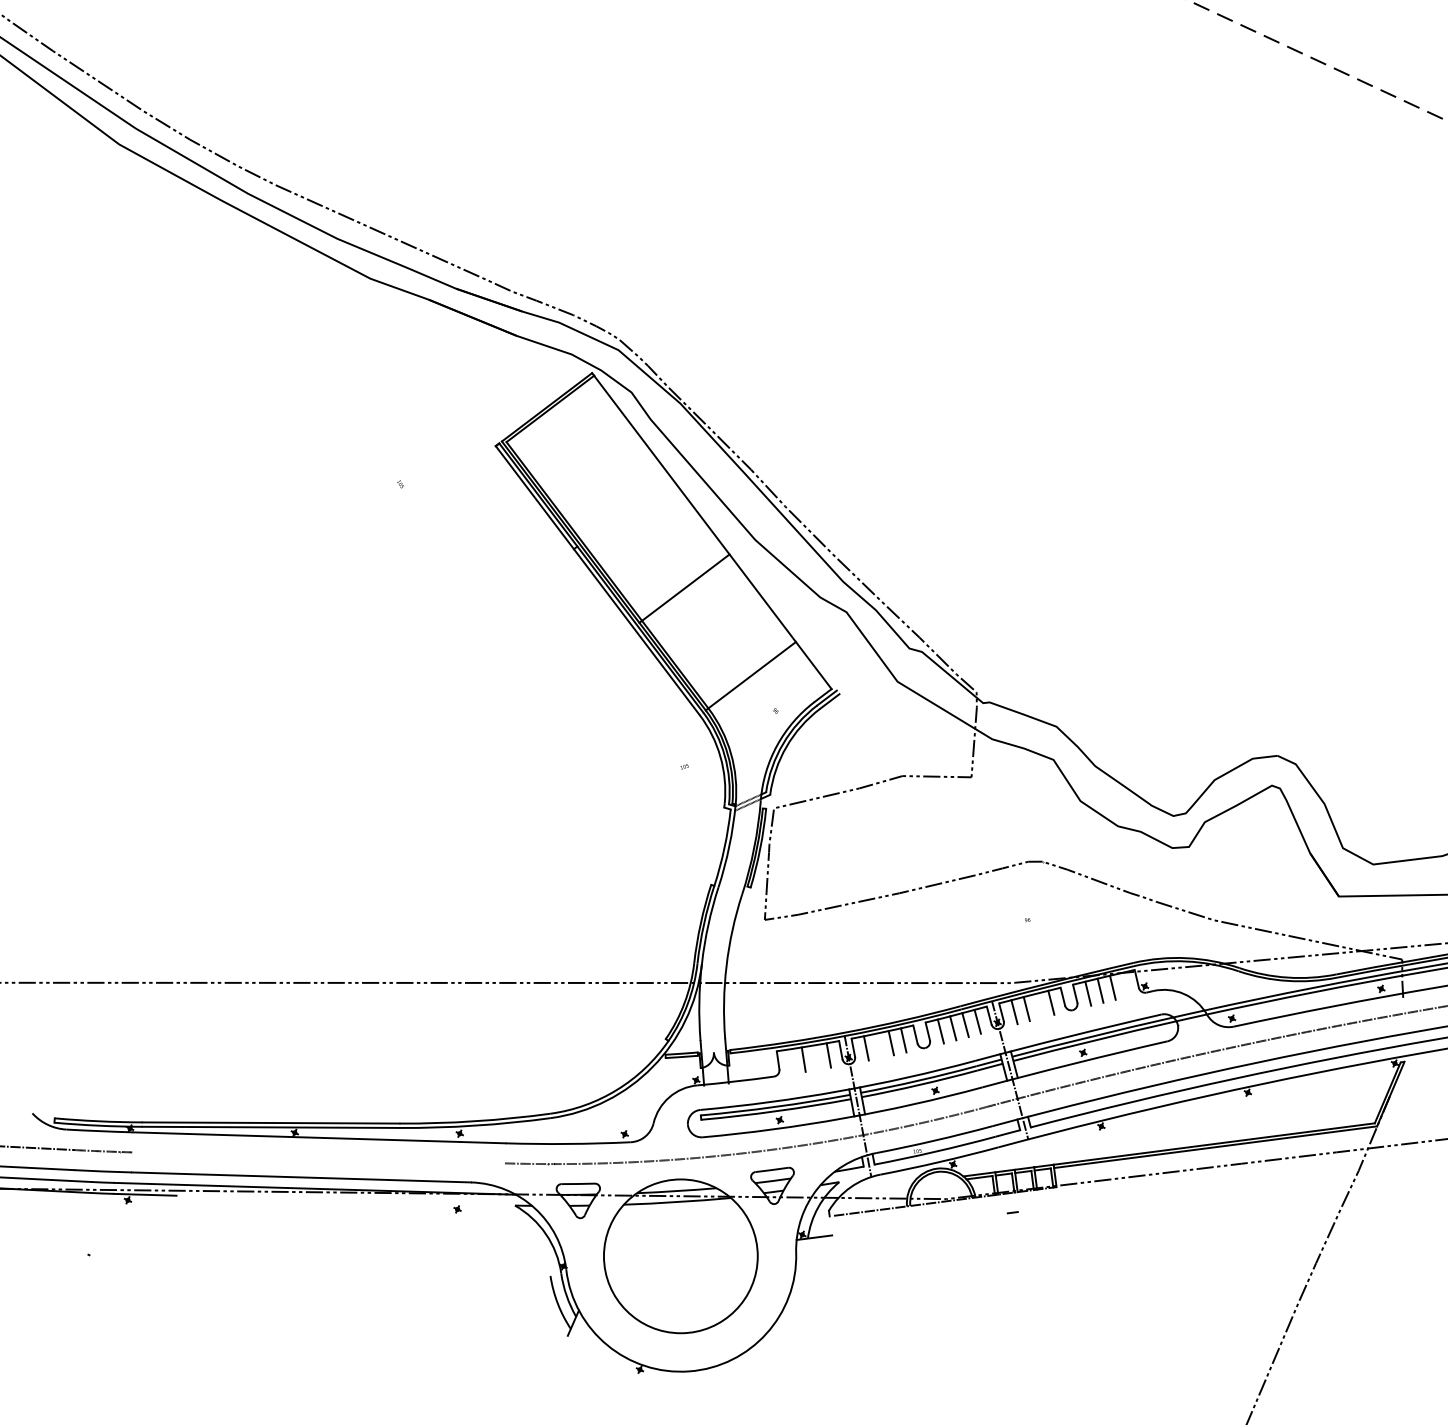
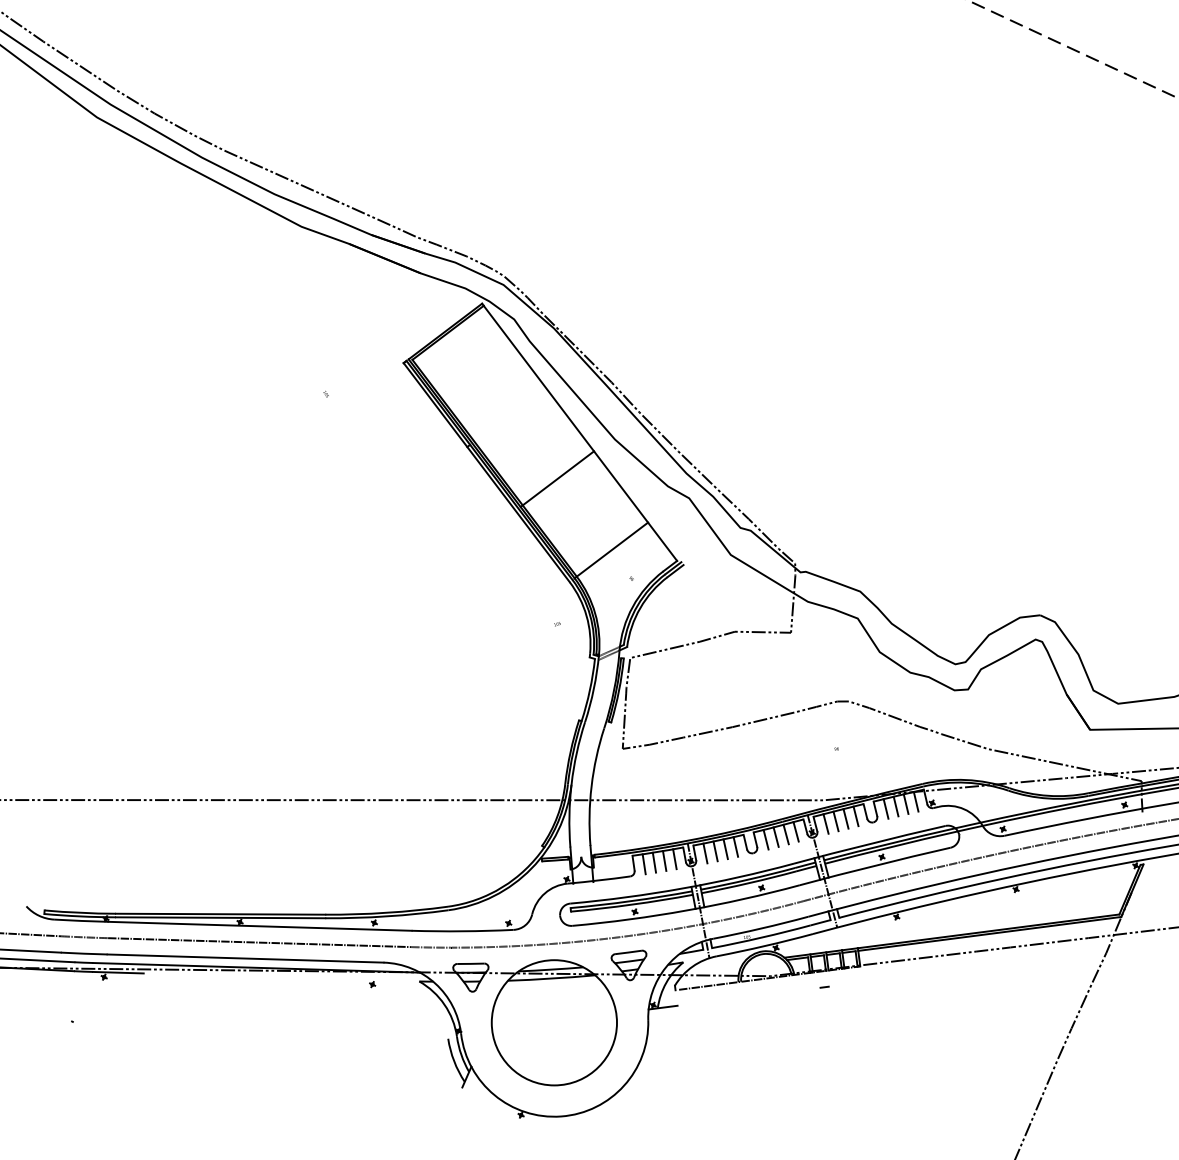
line: (1125, 984) -> (916, 801), added
line: (1039, 1005) -> (846, 818), added
line: (878, 1045) -> (715, 851), added
line: (816, 1057) -> (664, 860), added
line: (791, 1061) -> (644, 864), added
line: (318, 1157) -> (259, 942), added

